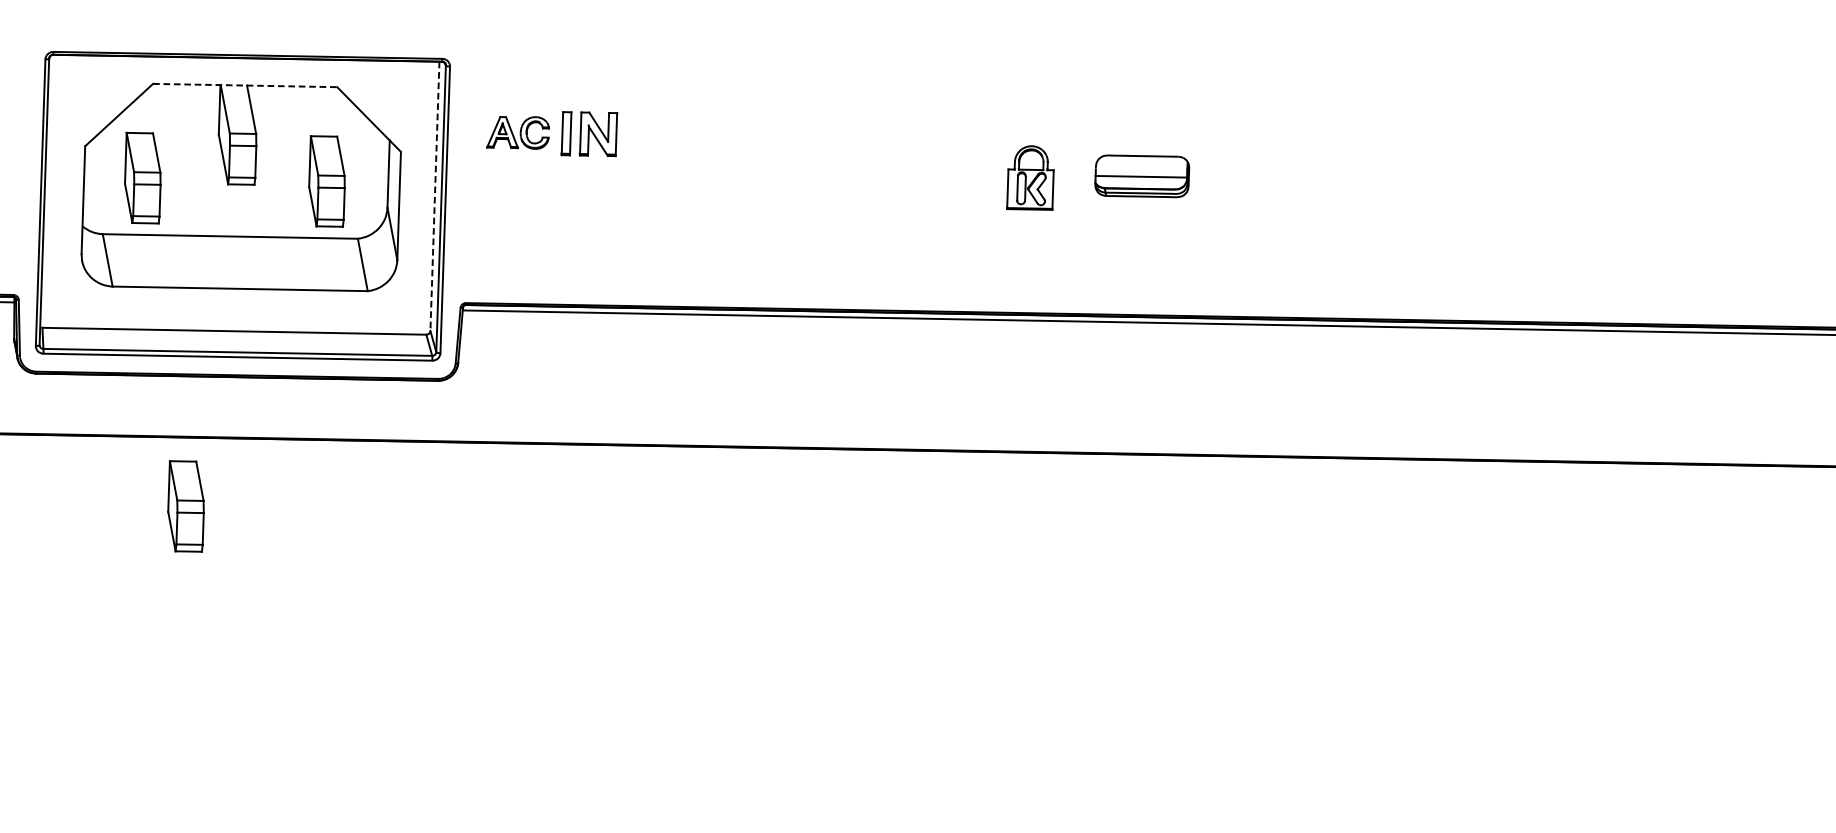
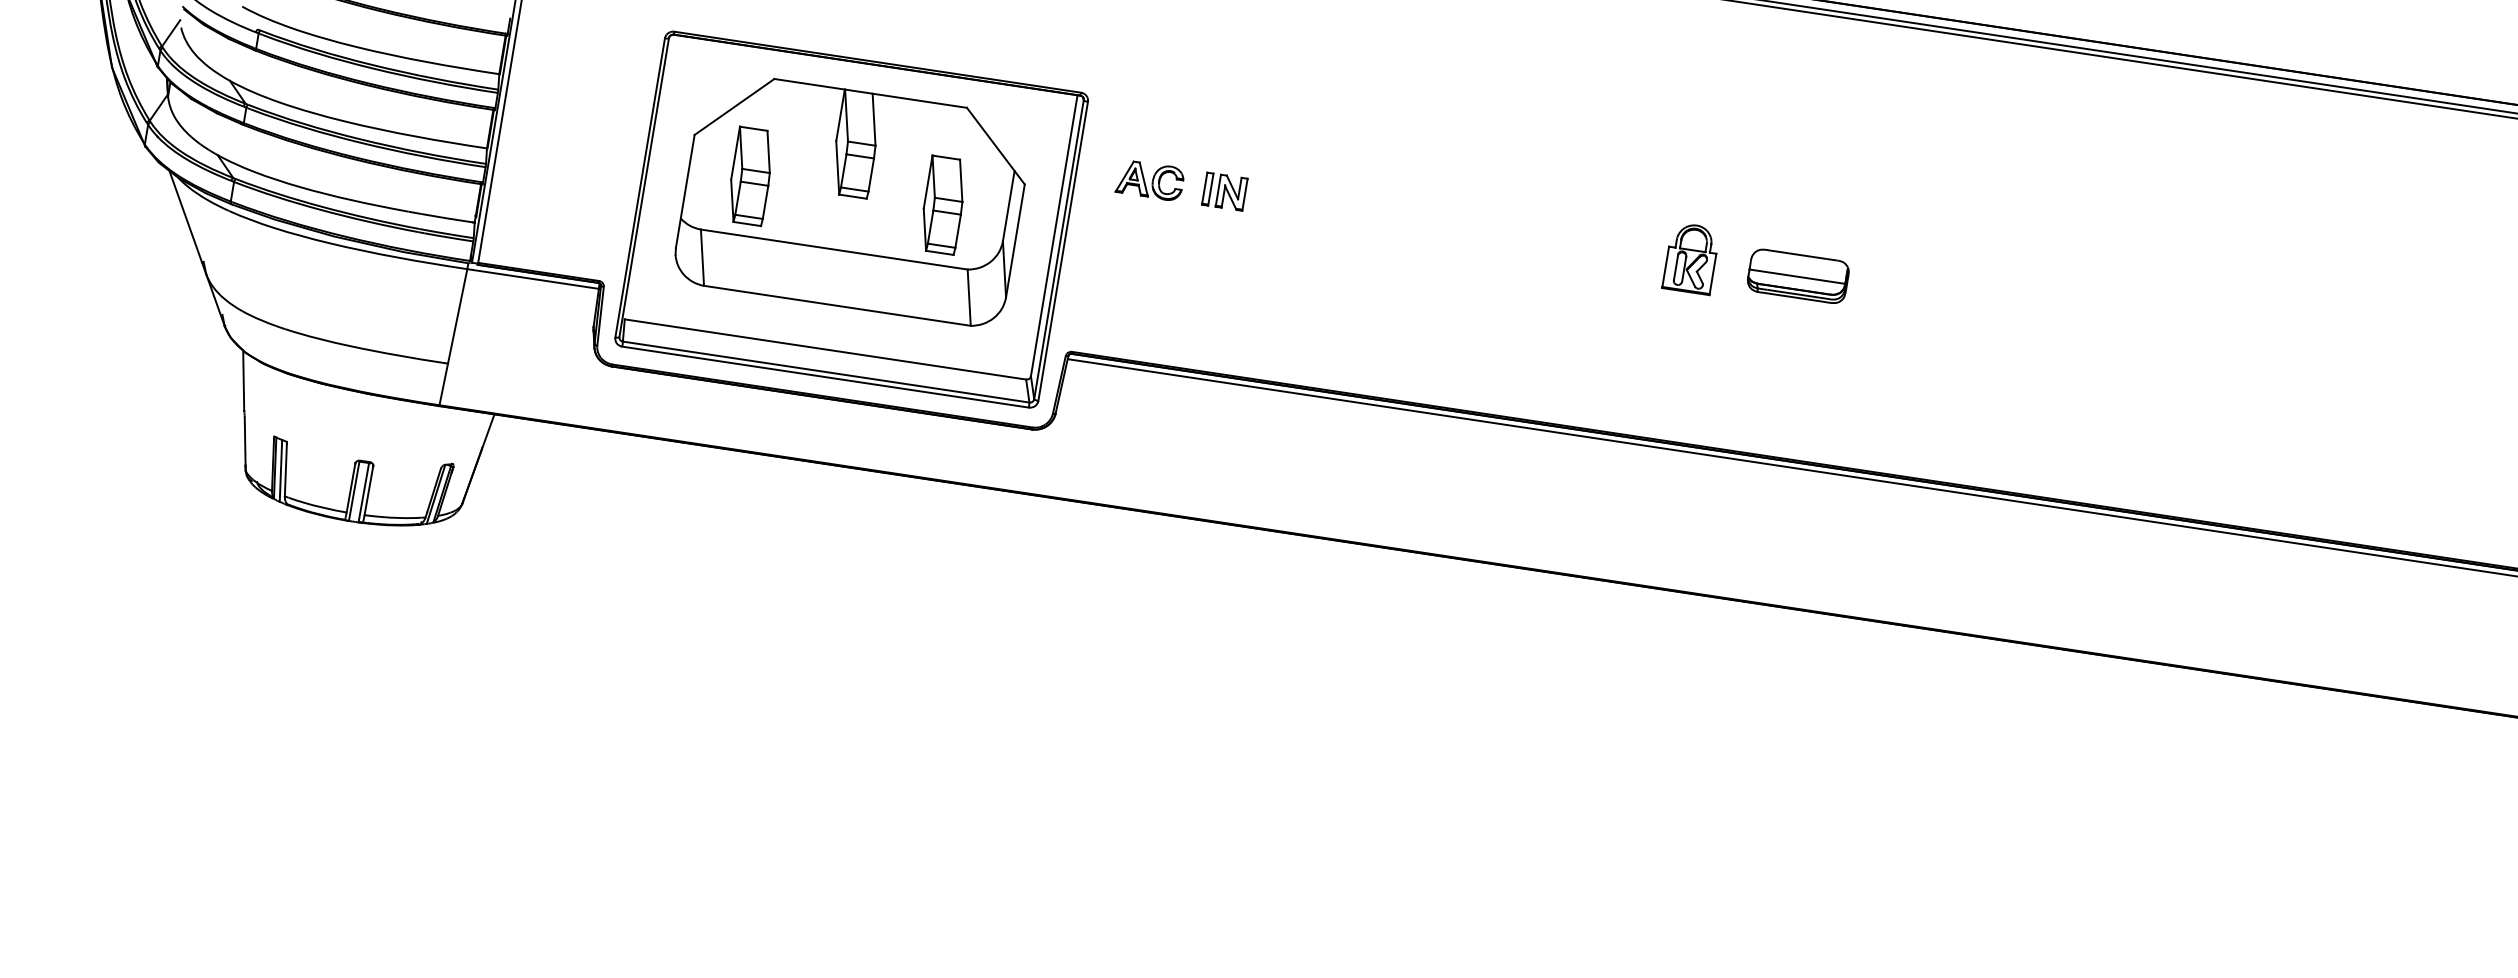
line: (245, 85) -> (871, 93), dashed -> solid
part: (589, 133) -> (1224, 191), size x0.71
part: (1142, 175) -> (1798, 275), moved
part: (1029, 179) -> (1689, 260), moved
line: (435, 197) -> (1054, 236), dashed -> solid
part: (185, 506) -> (750, 526), removed

